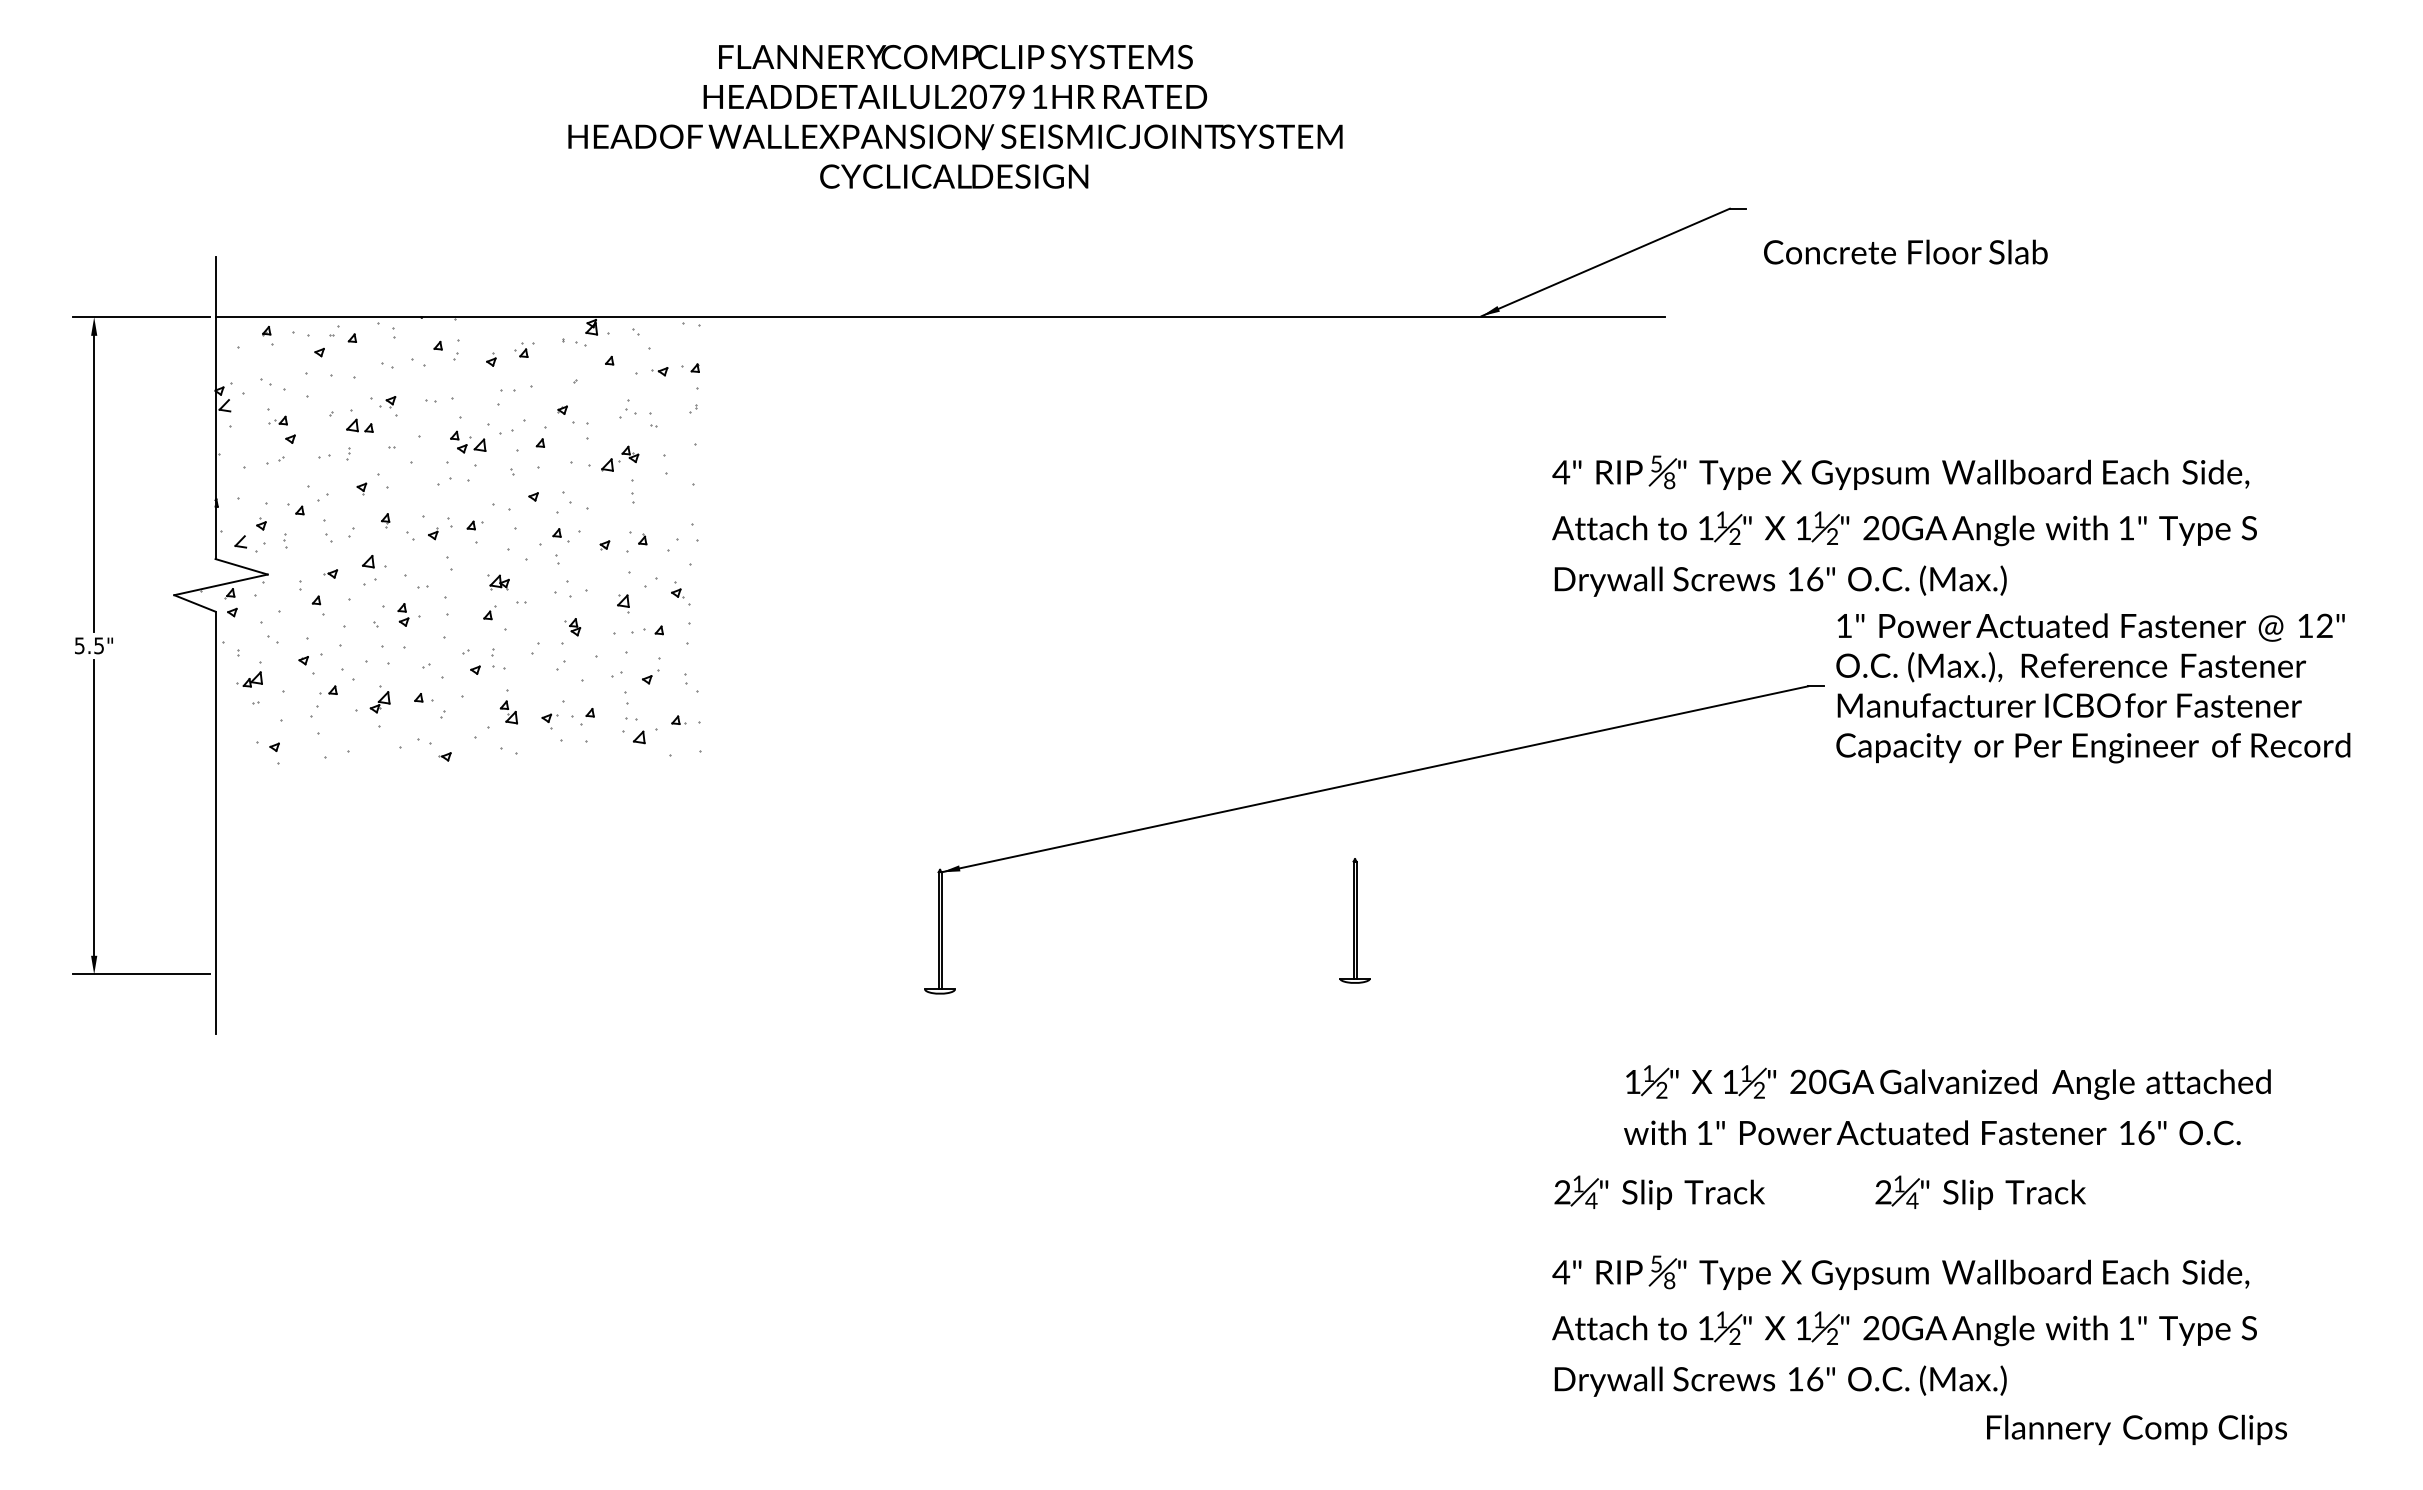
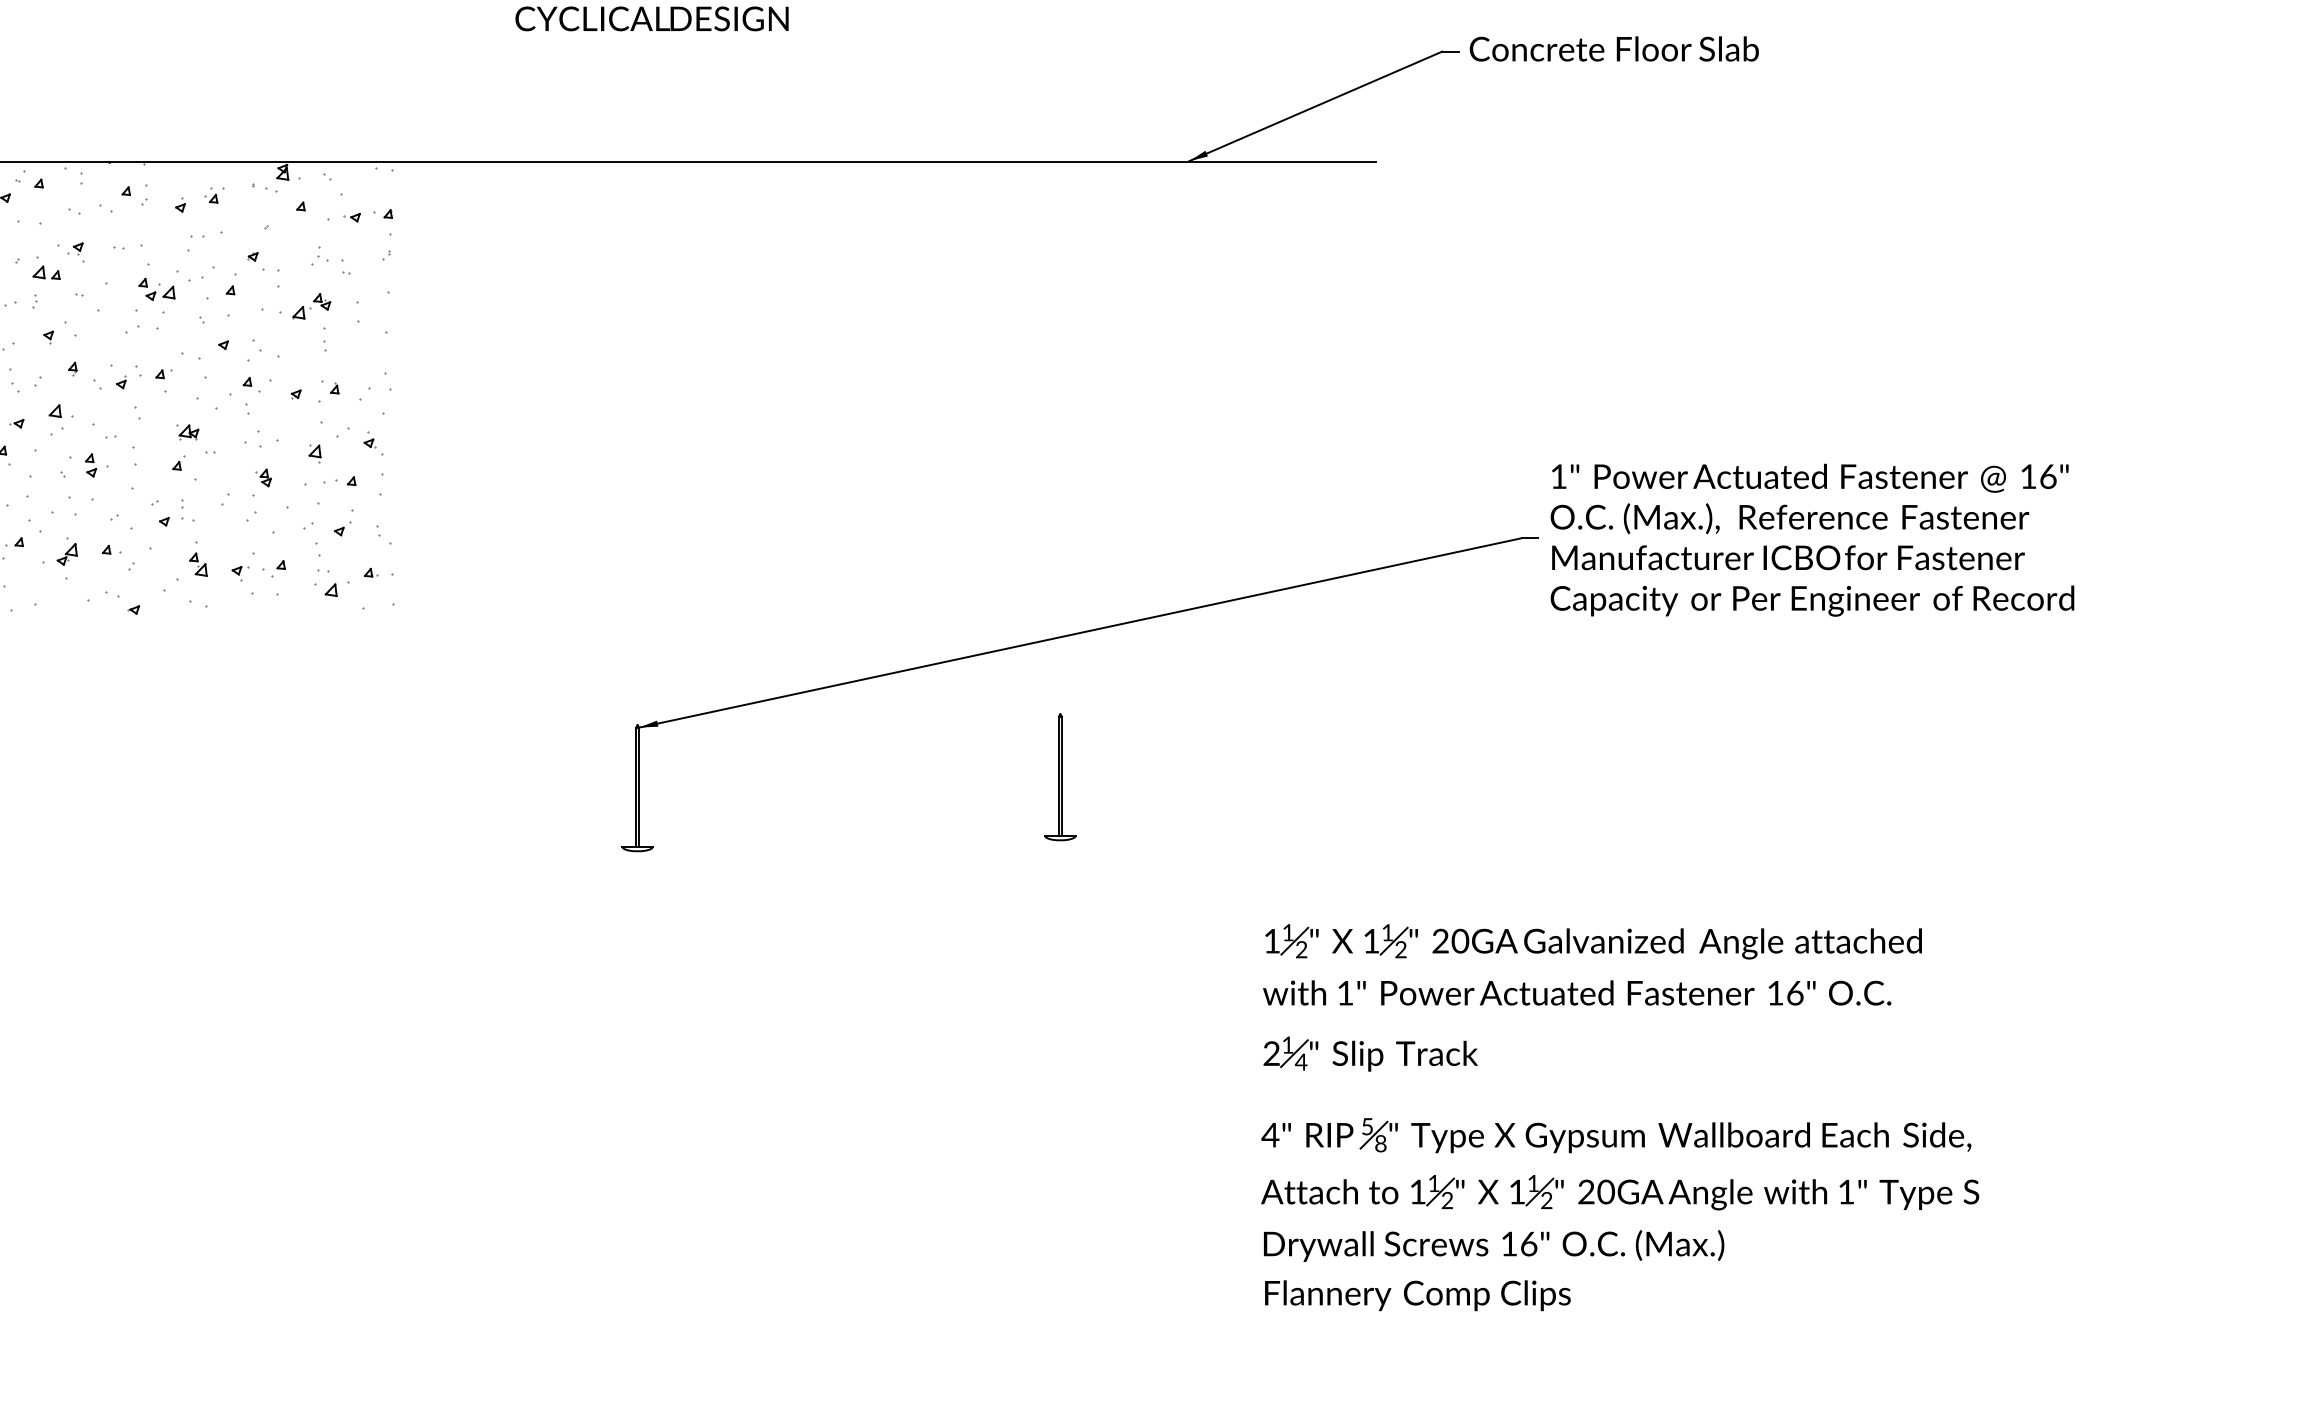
text: (1905, 251) -> (1614, 48), moved
part: (1904, 525) -> (1620, 374), removed
text: (2324, 625) -> (2047, 476), 12" -> 16"
part: (1950, 1094) -> (1595, 953), moved
part: (1980, 1192) -> (1697, 1053), removed
text: (2136, 1429) -> (1417, 1295), moved

